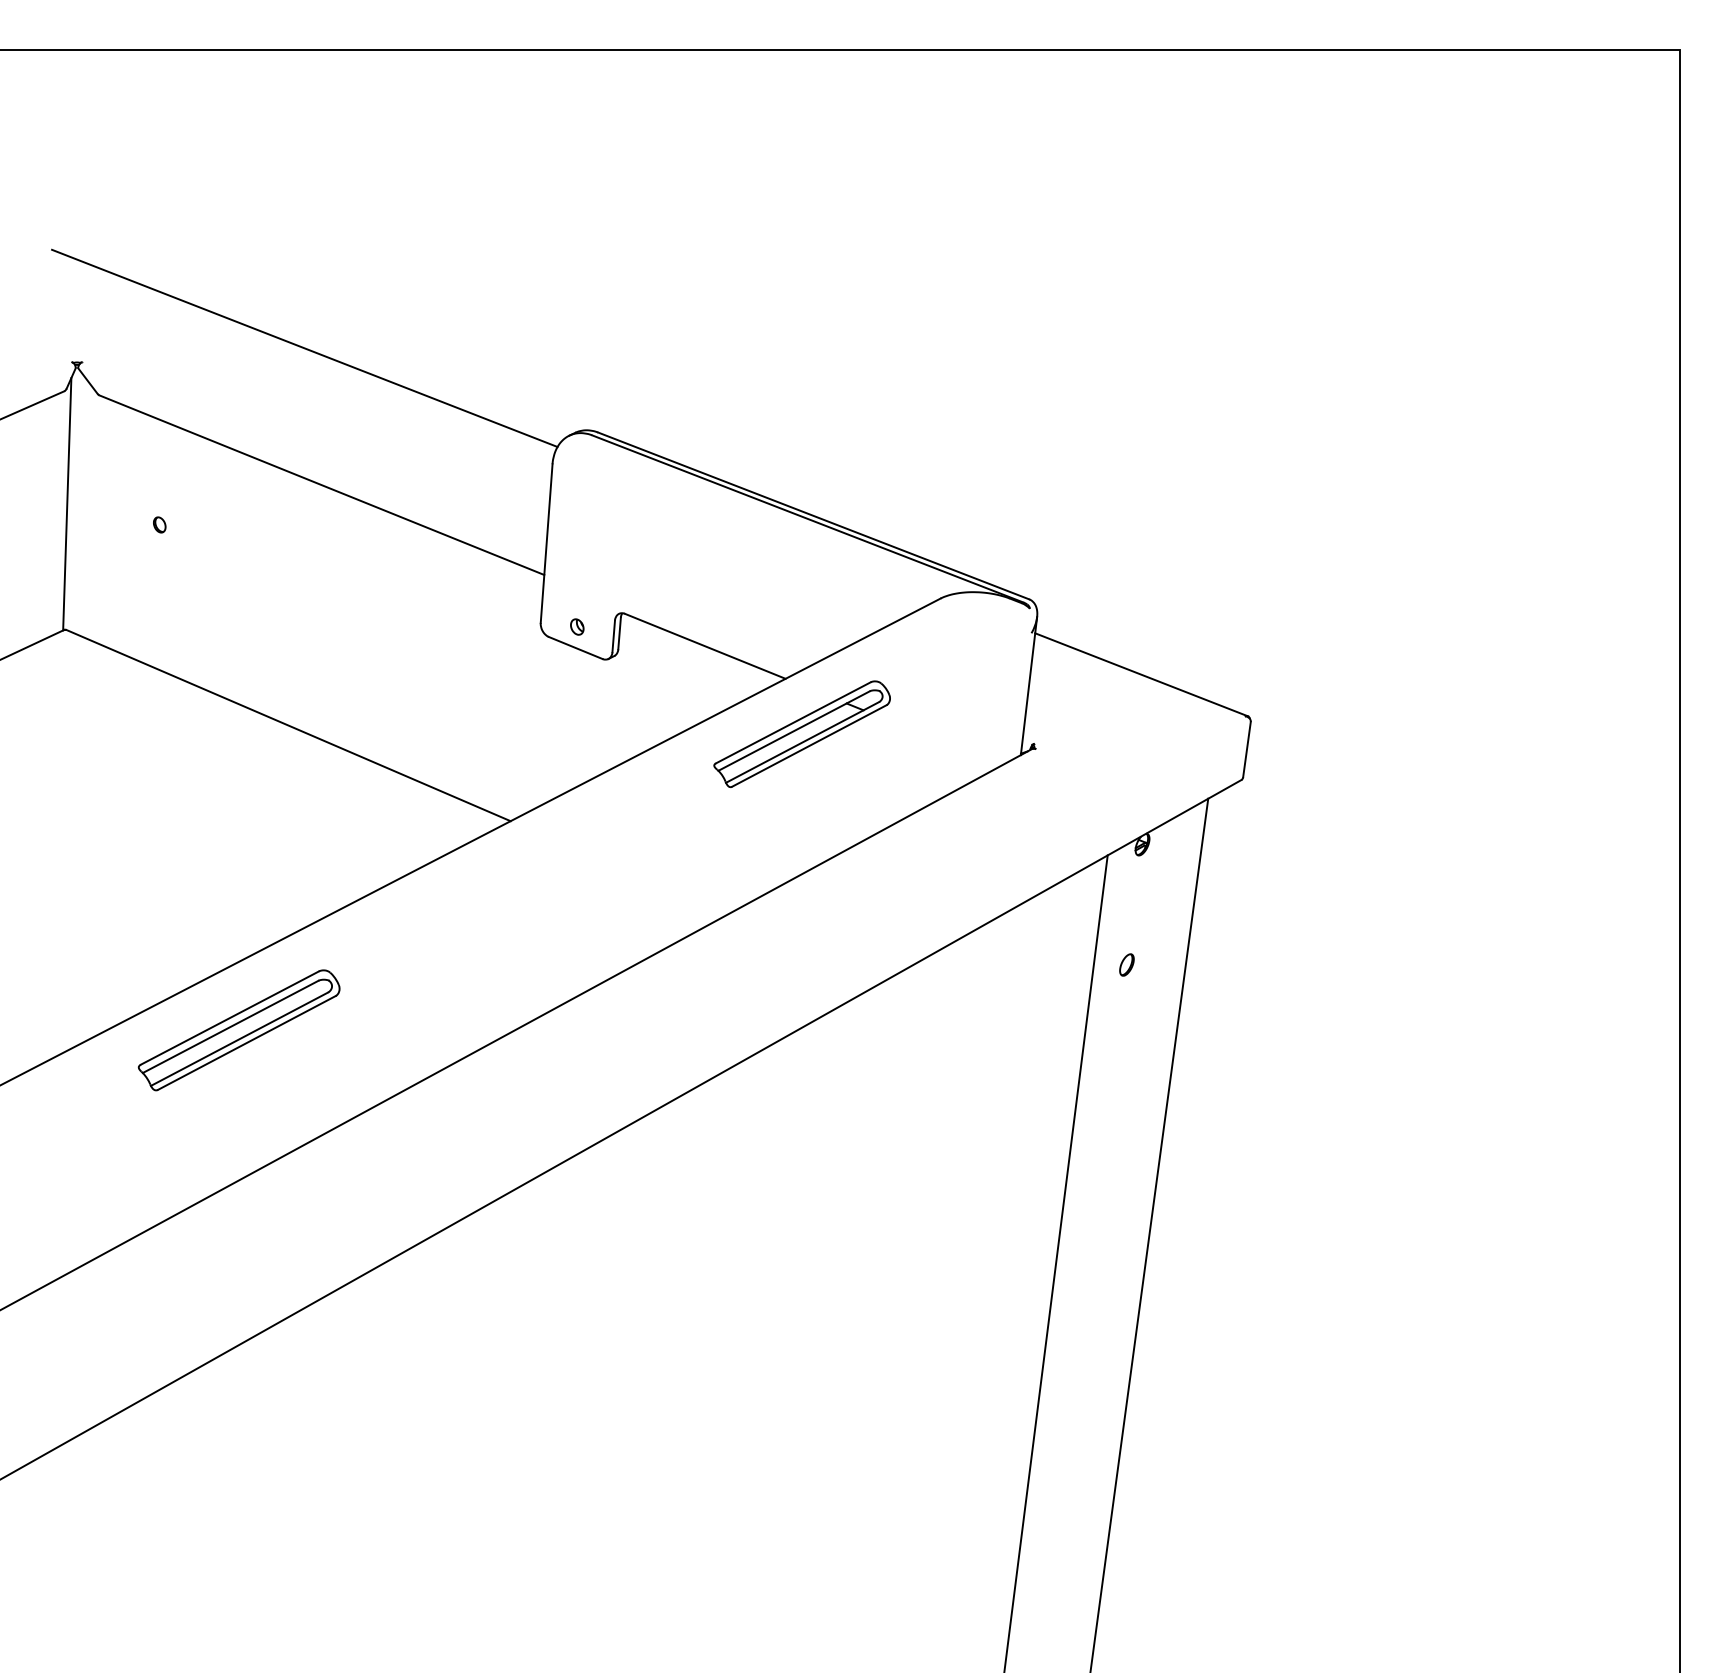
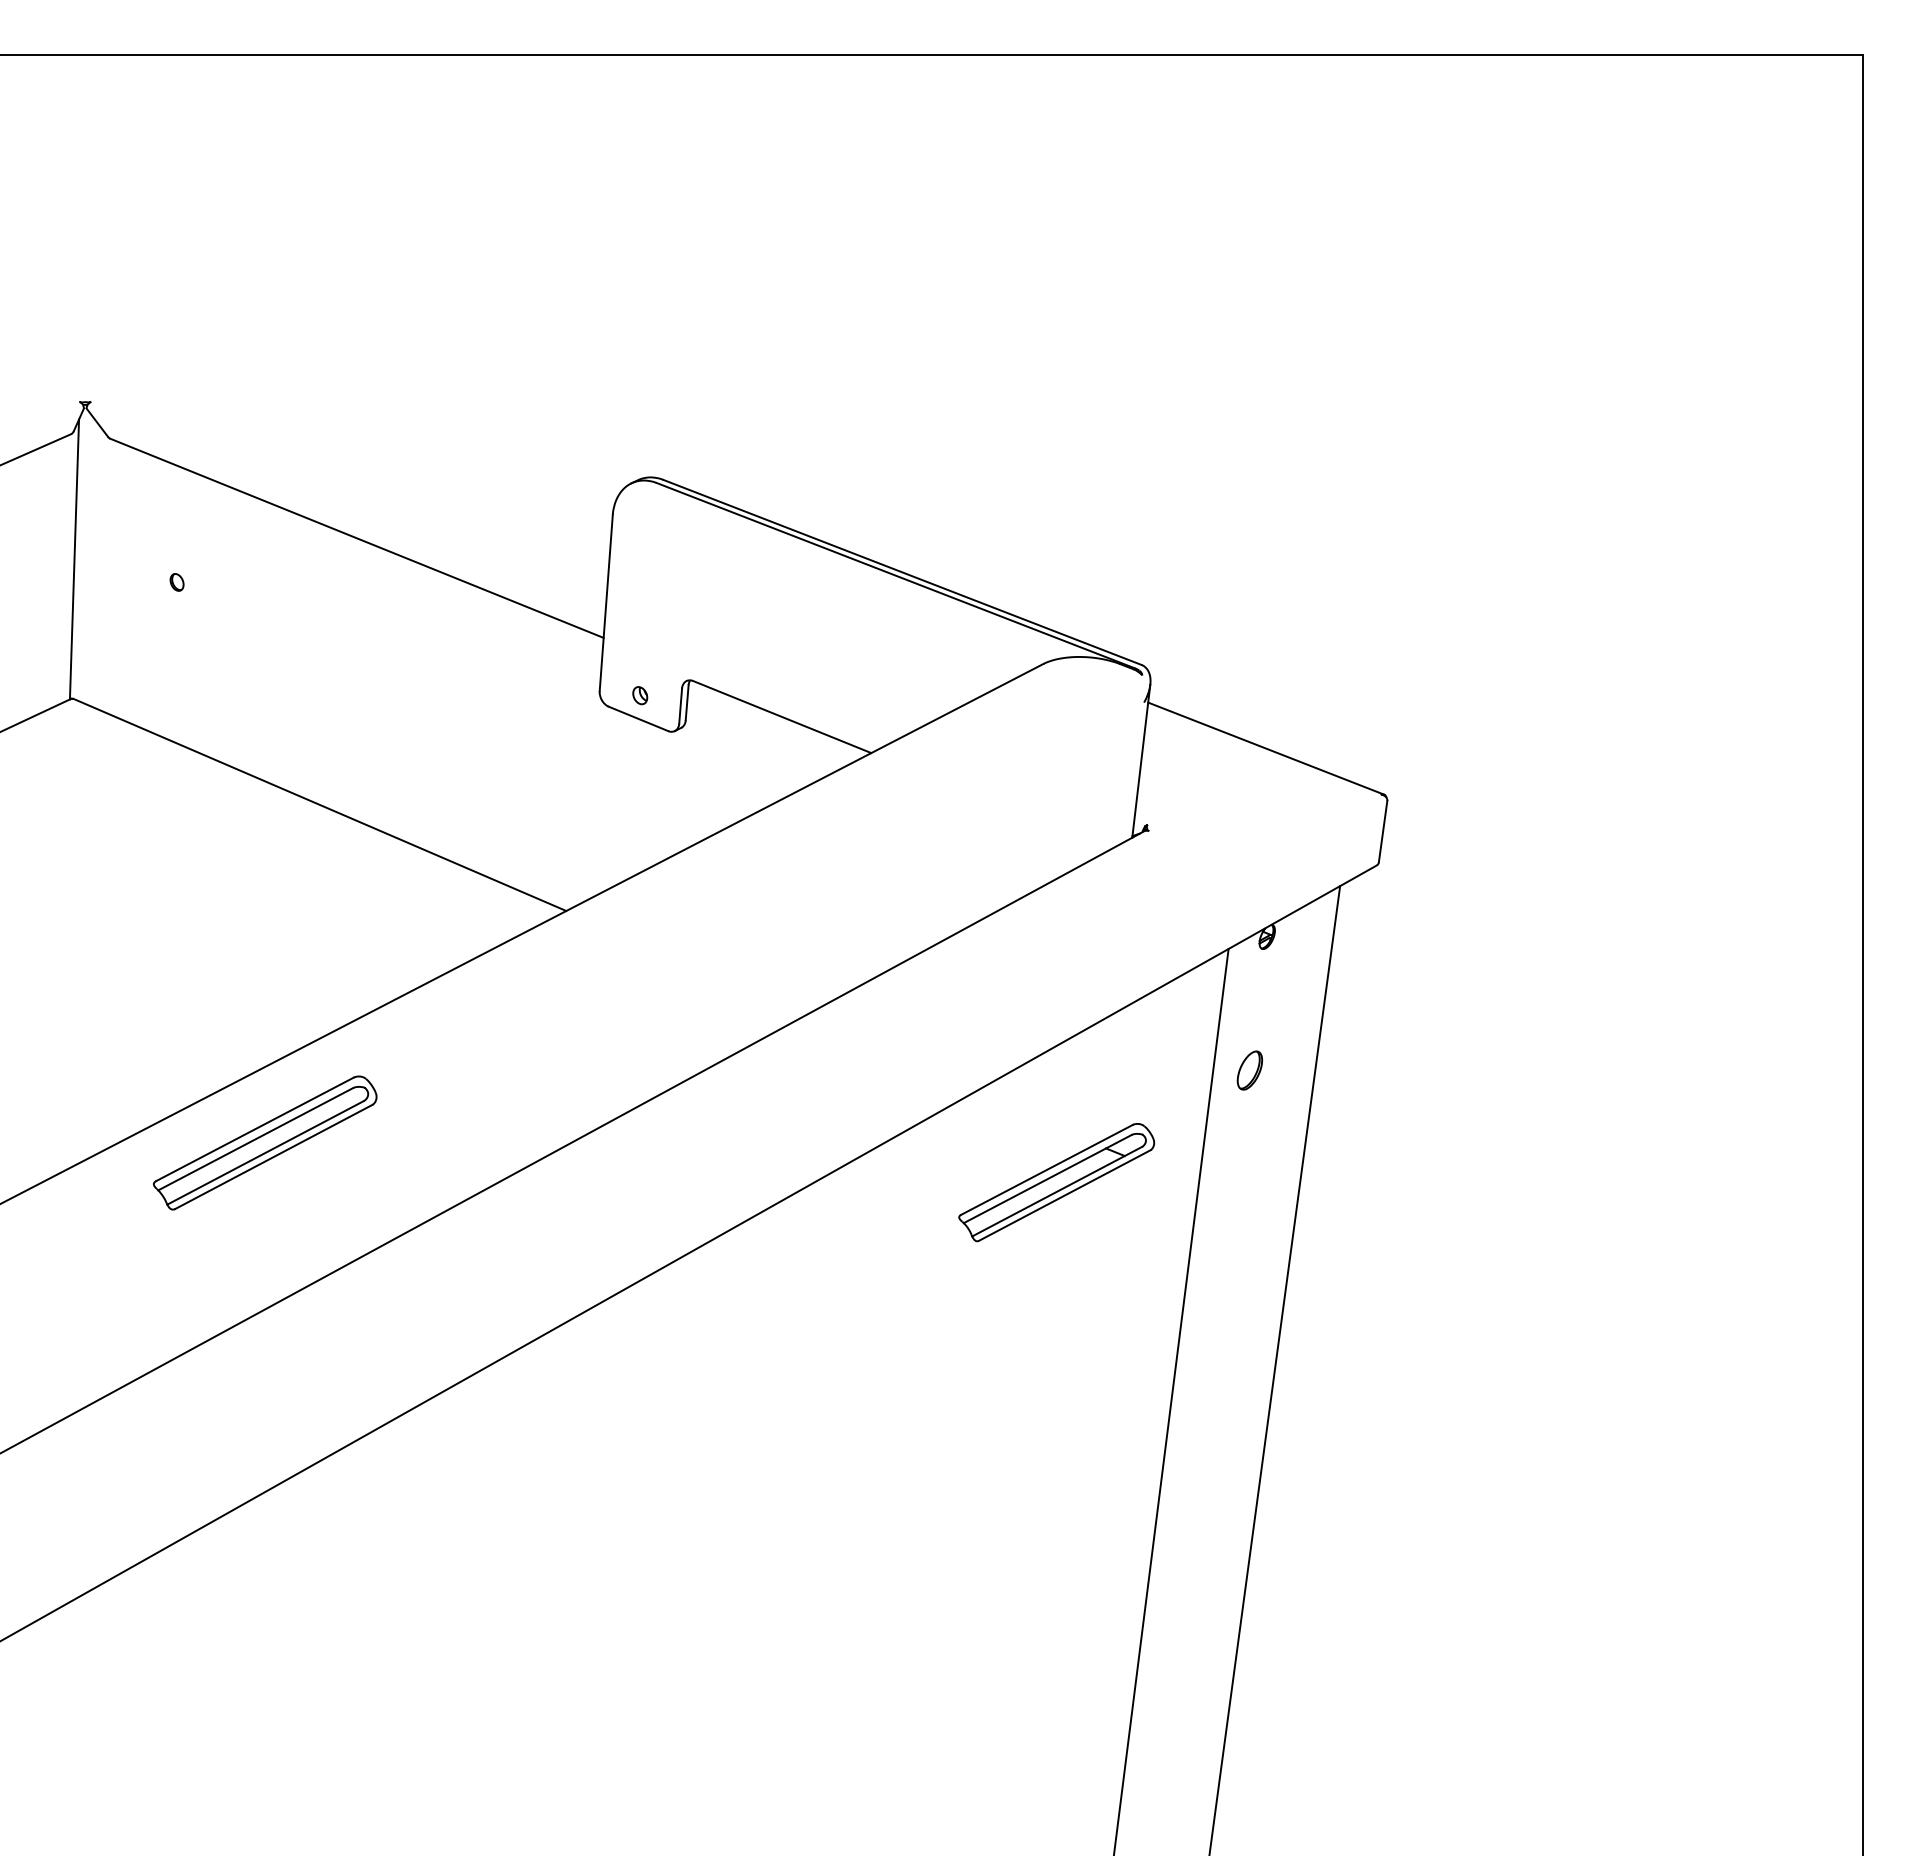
line: (304, 348) -> (337, 386), removed
part: (801, 734) -> (1056, 1182), moved
part: (1126, 964) -> (1249, 1070), size x1.6

